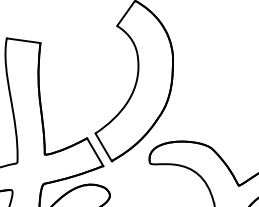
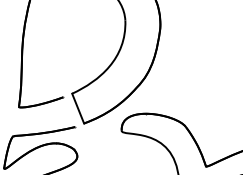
line: (95, 151) -> (69, 111), removed

